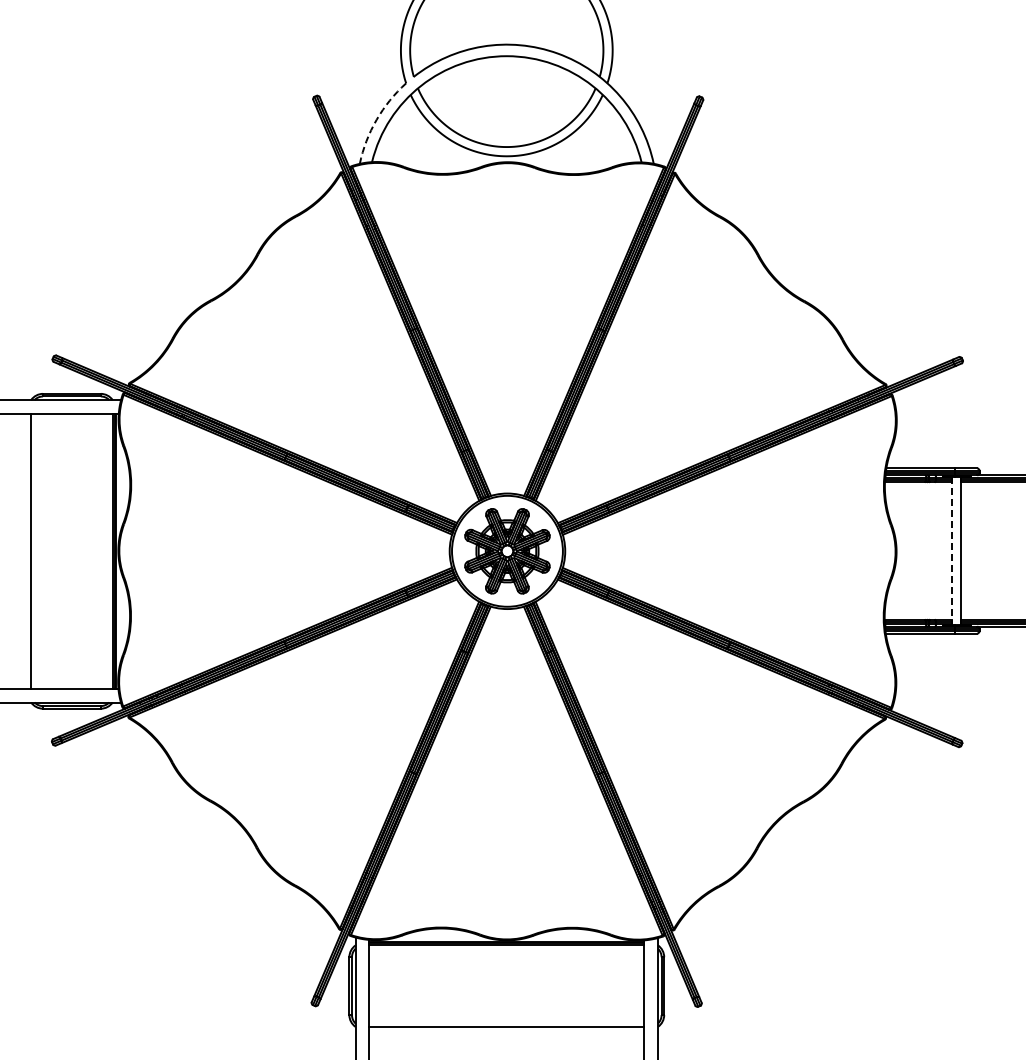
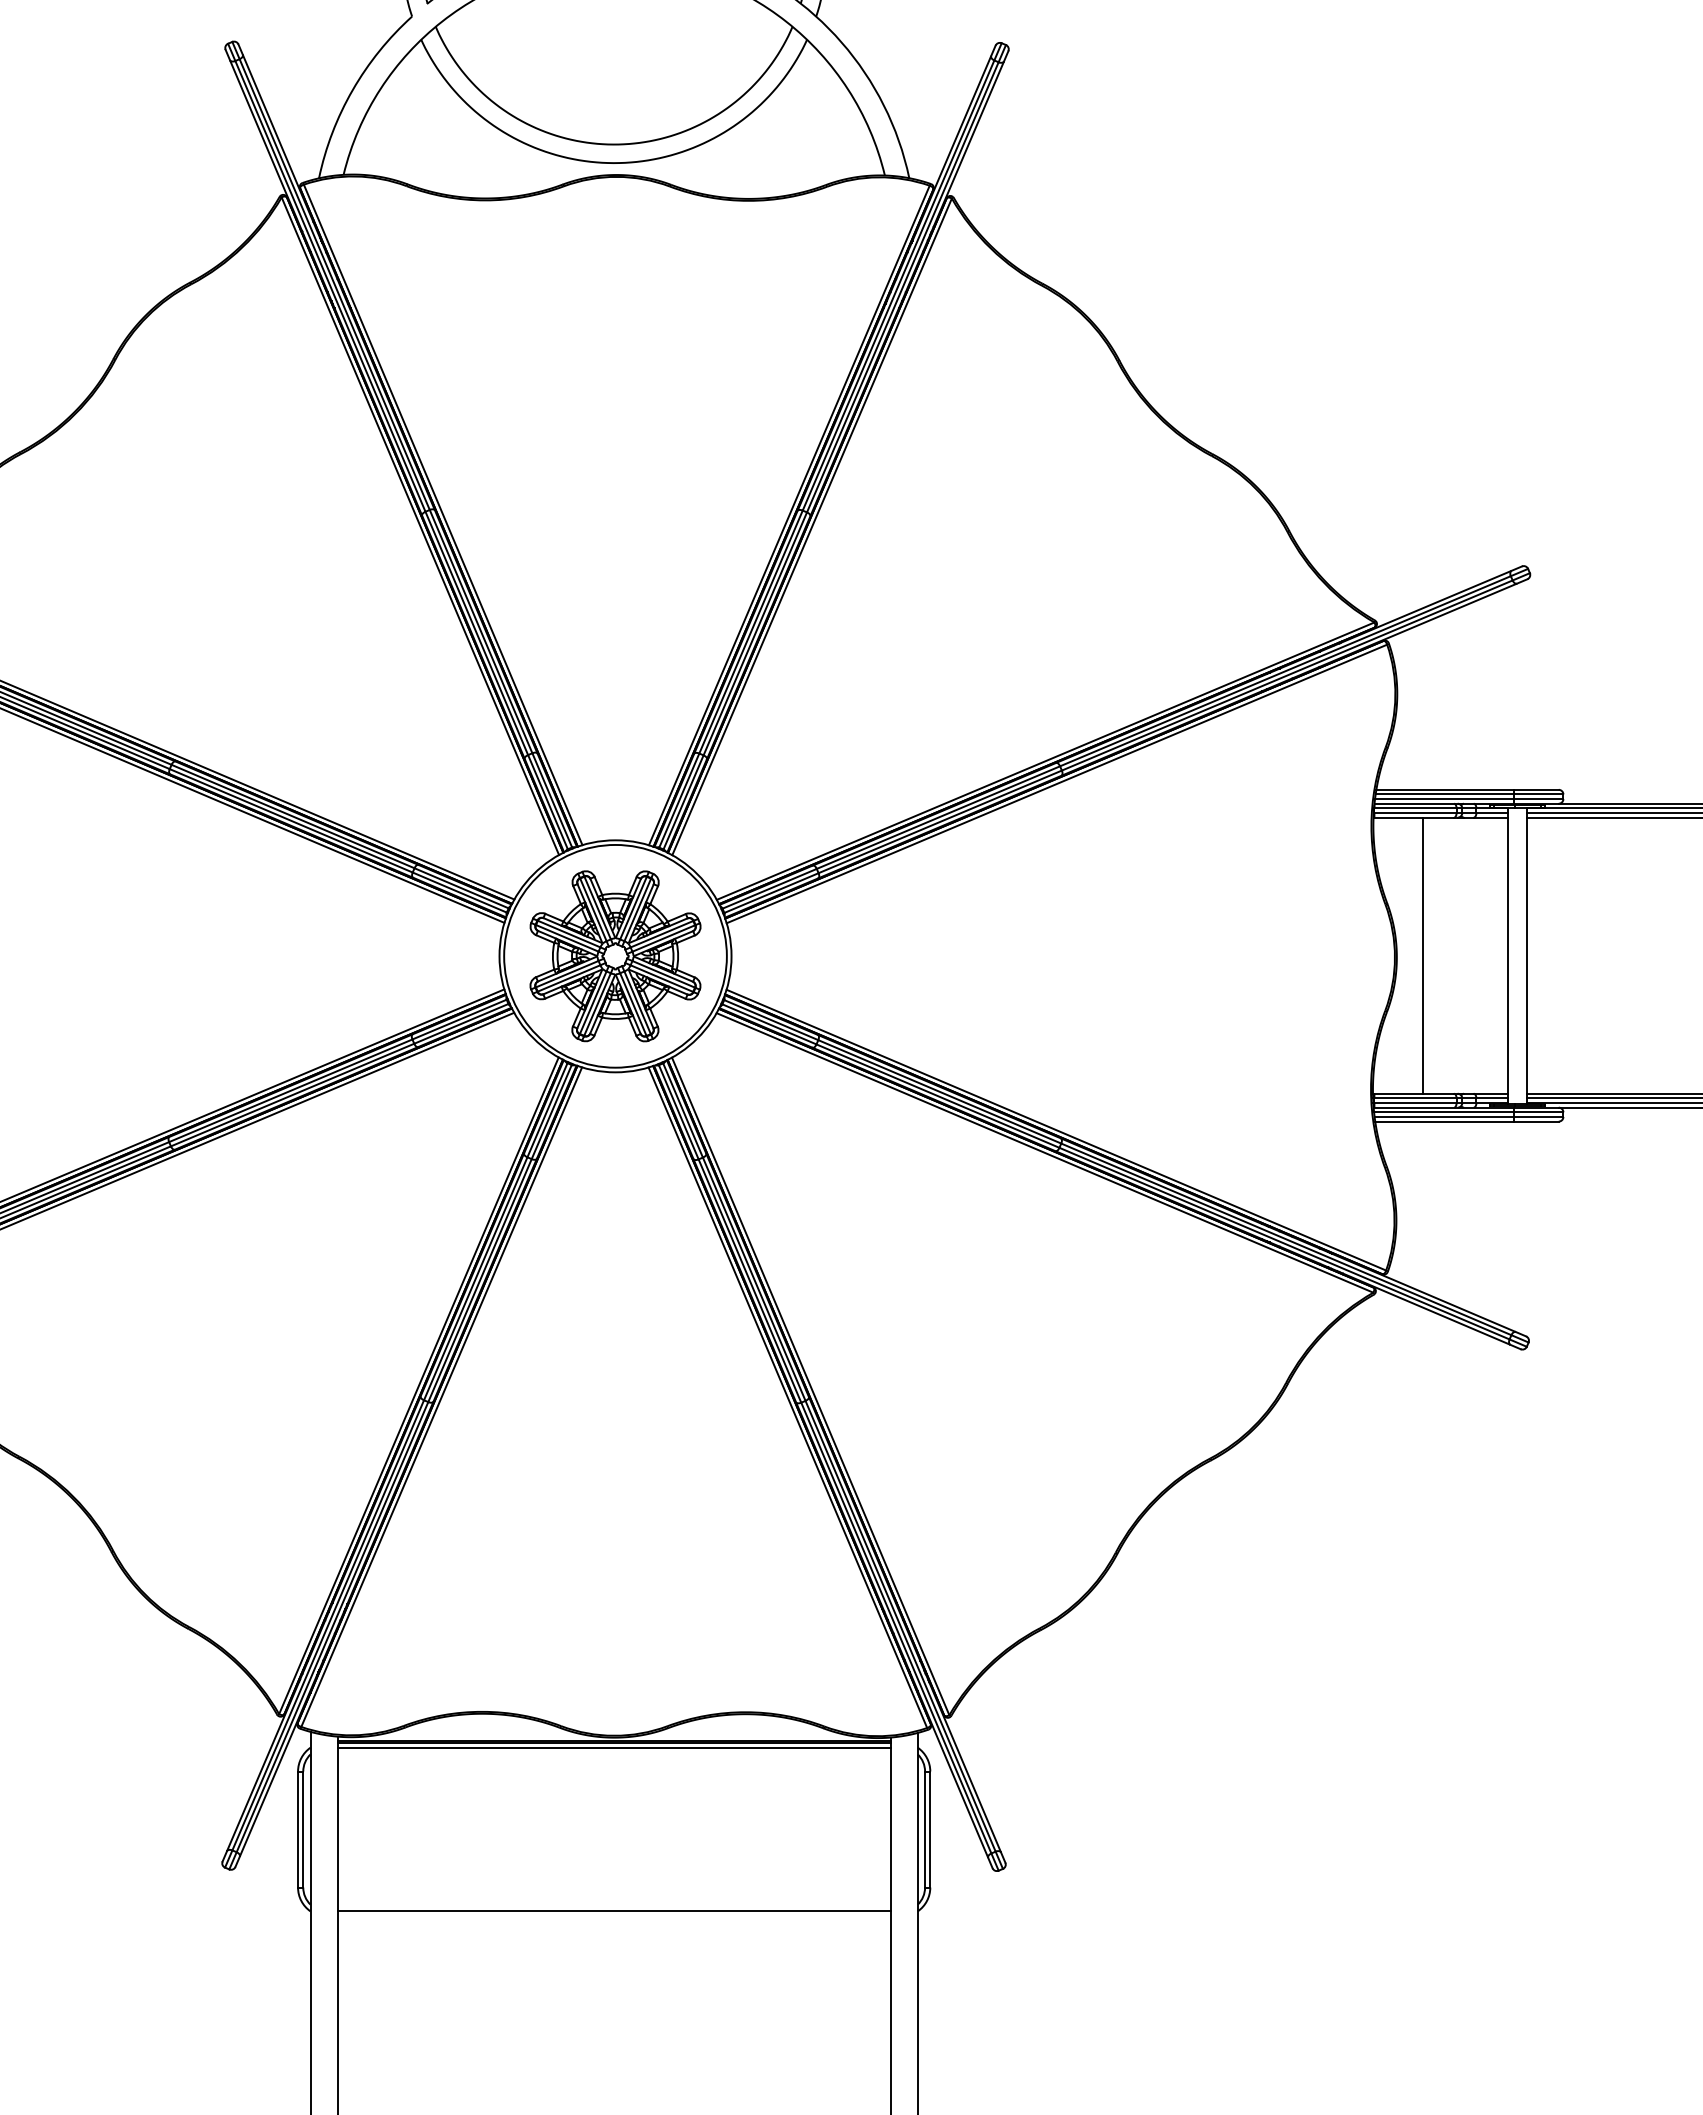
arc: (376, 119) -> (352, 89), dashed -> solid
line: (909, 550) -> (1422, 954), added
line: (952, 551) -> (1509, 956), dashed -> solid

